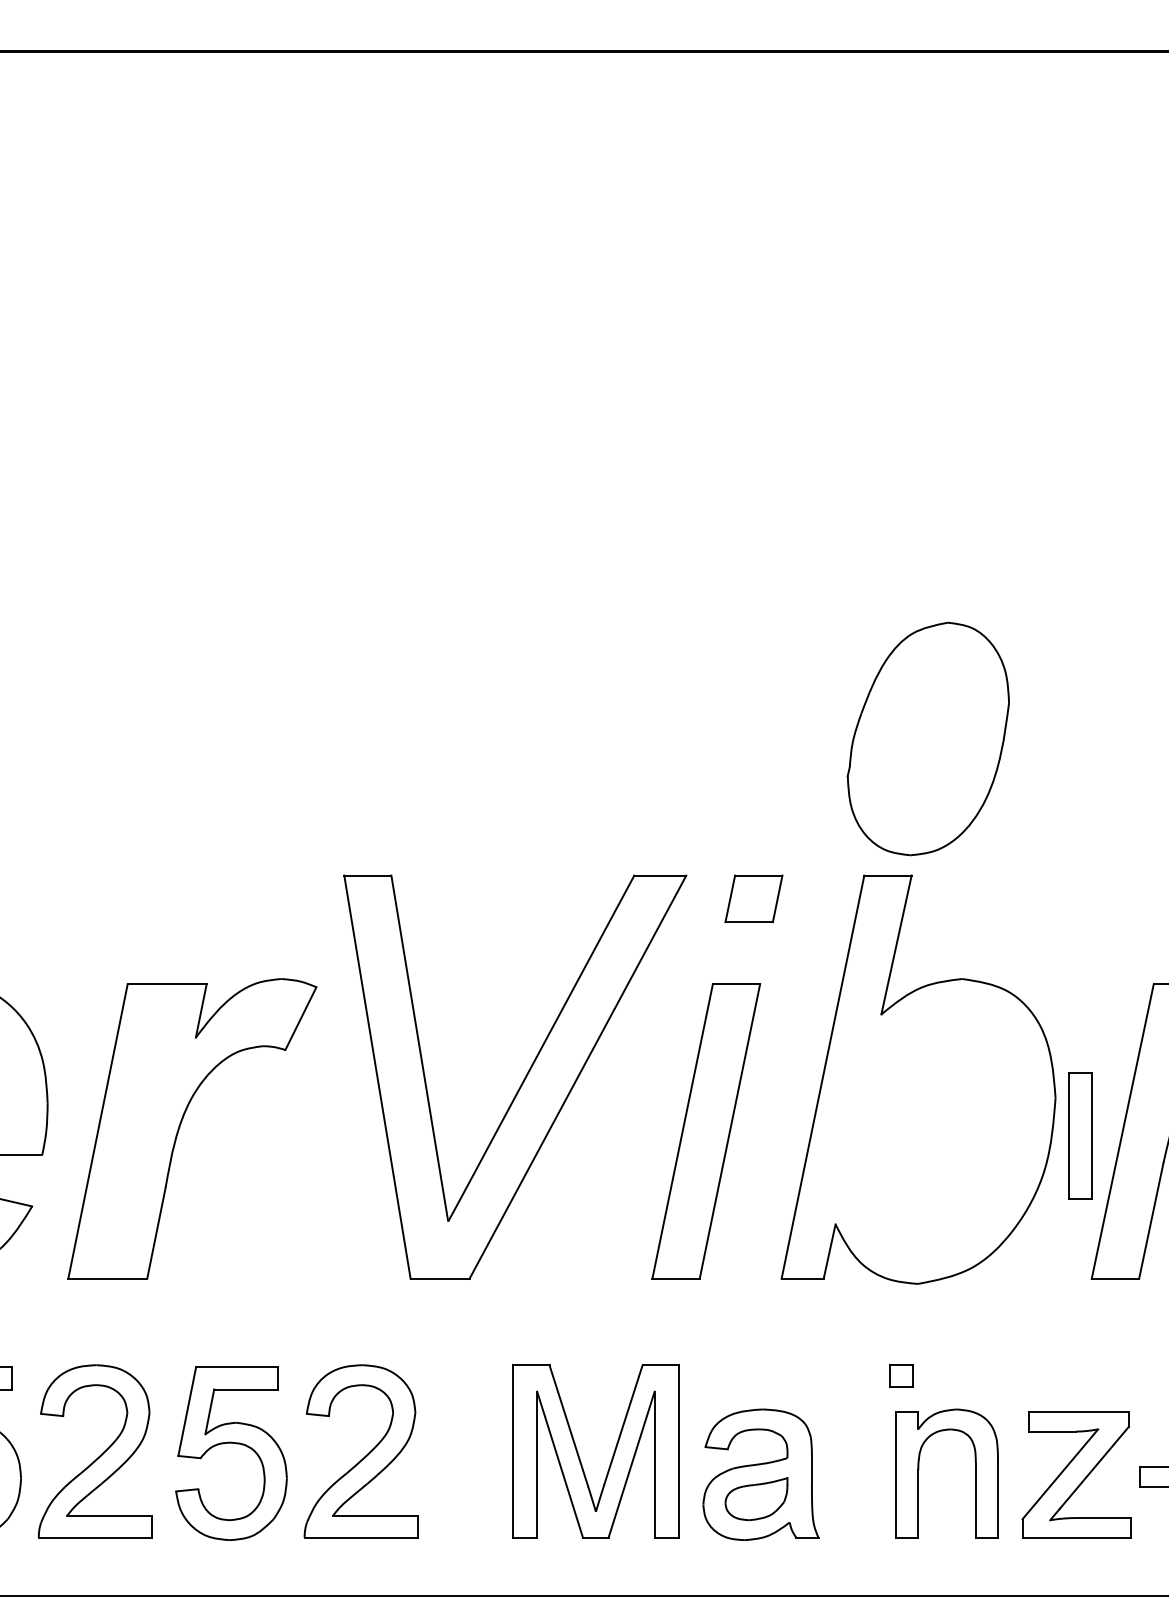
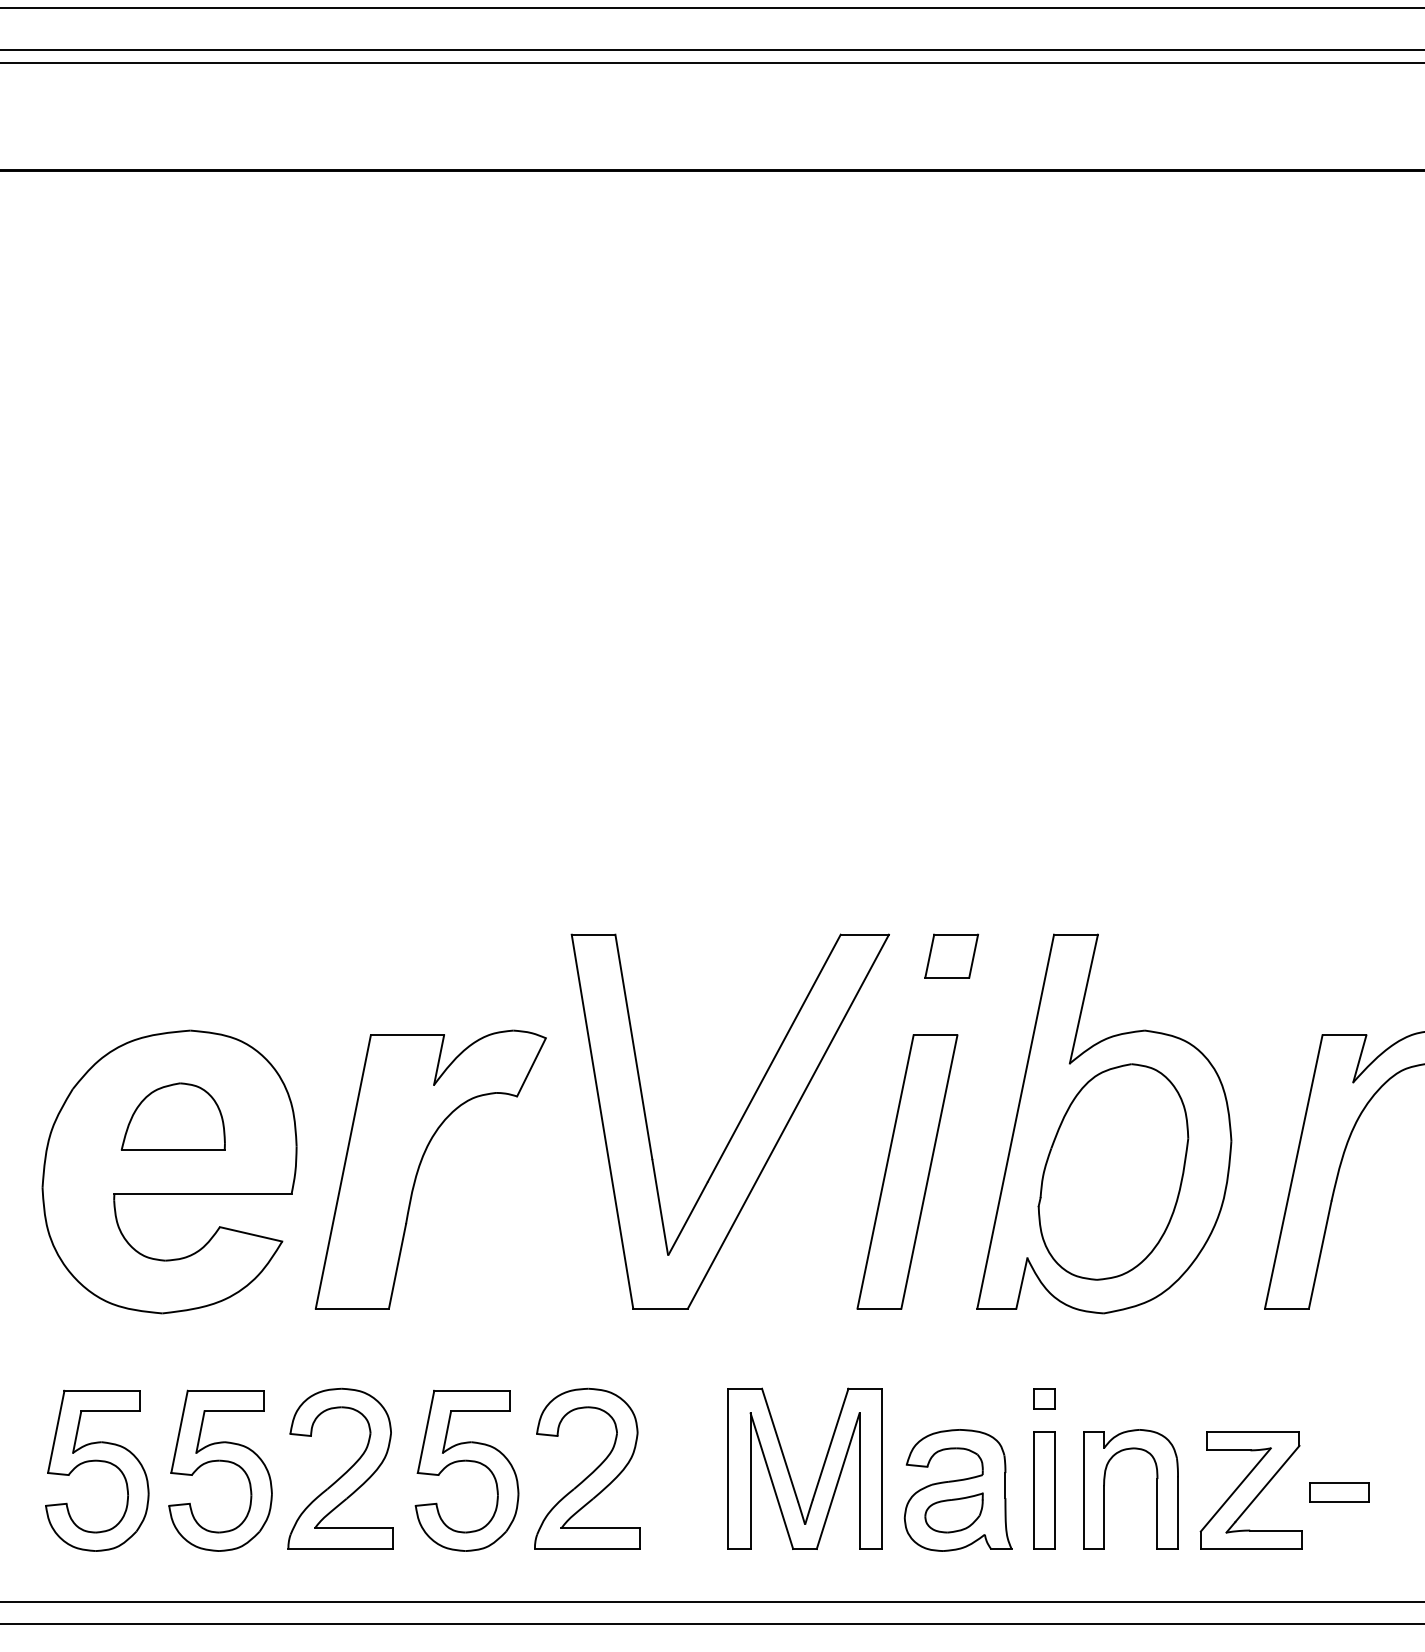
part: (928, 738) -> (1113, 1171), moved
part: (1080, 1136) -> (1044, 1490), moved
part: (901, 1375) -> (1044, 1398), moved

